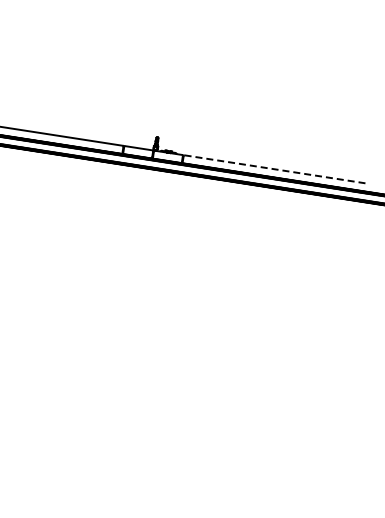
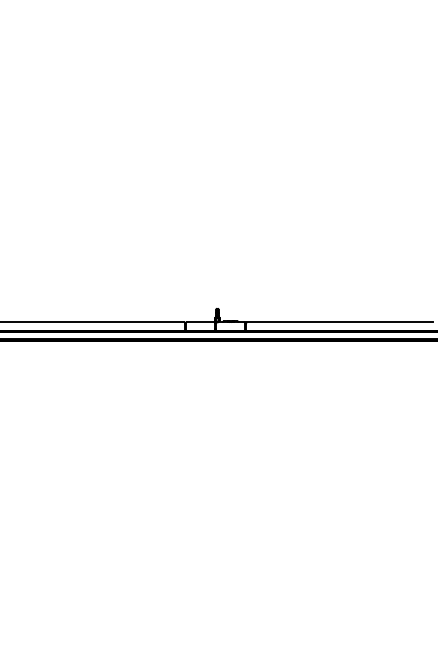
line: (276, 169) -> (340, 322), dashed -> solid

